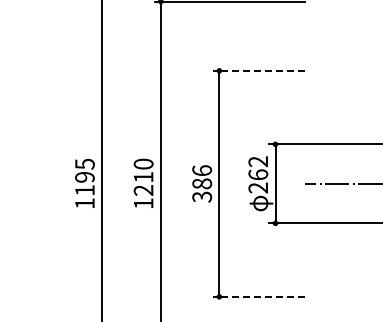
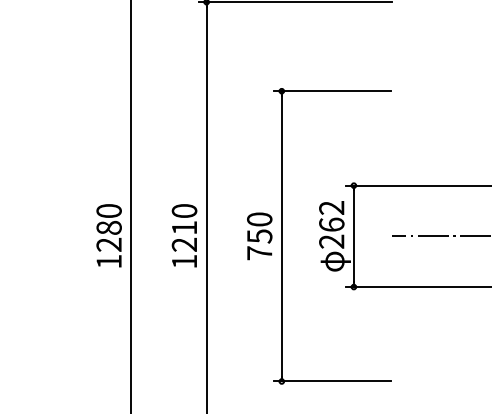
line: (259, 70) -> (333, 90), dashed -> solid
text: (84, 176) -> (108, 226), 1195 -> 1280
text: (202, 183) -> (260, 235), 386 -> 750
line: (259, 296) -> (333, 381), dashed -> solid

